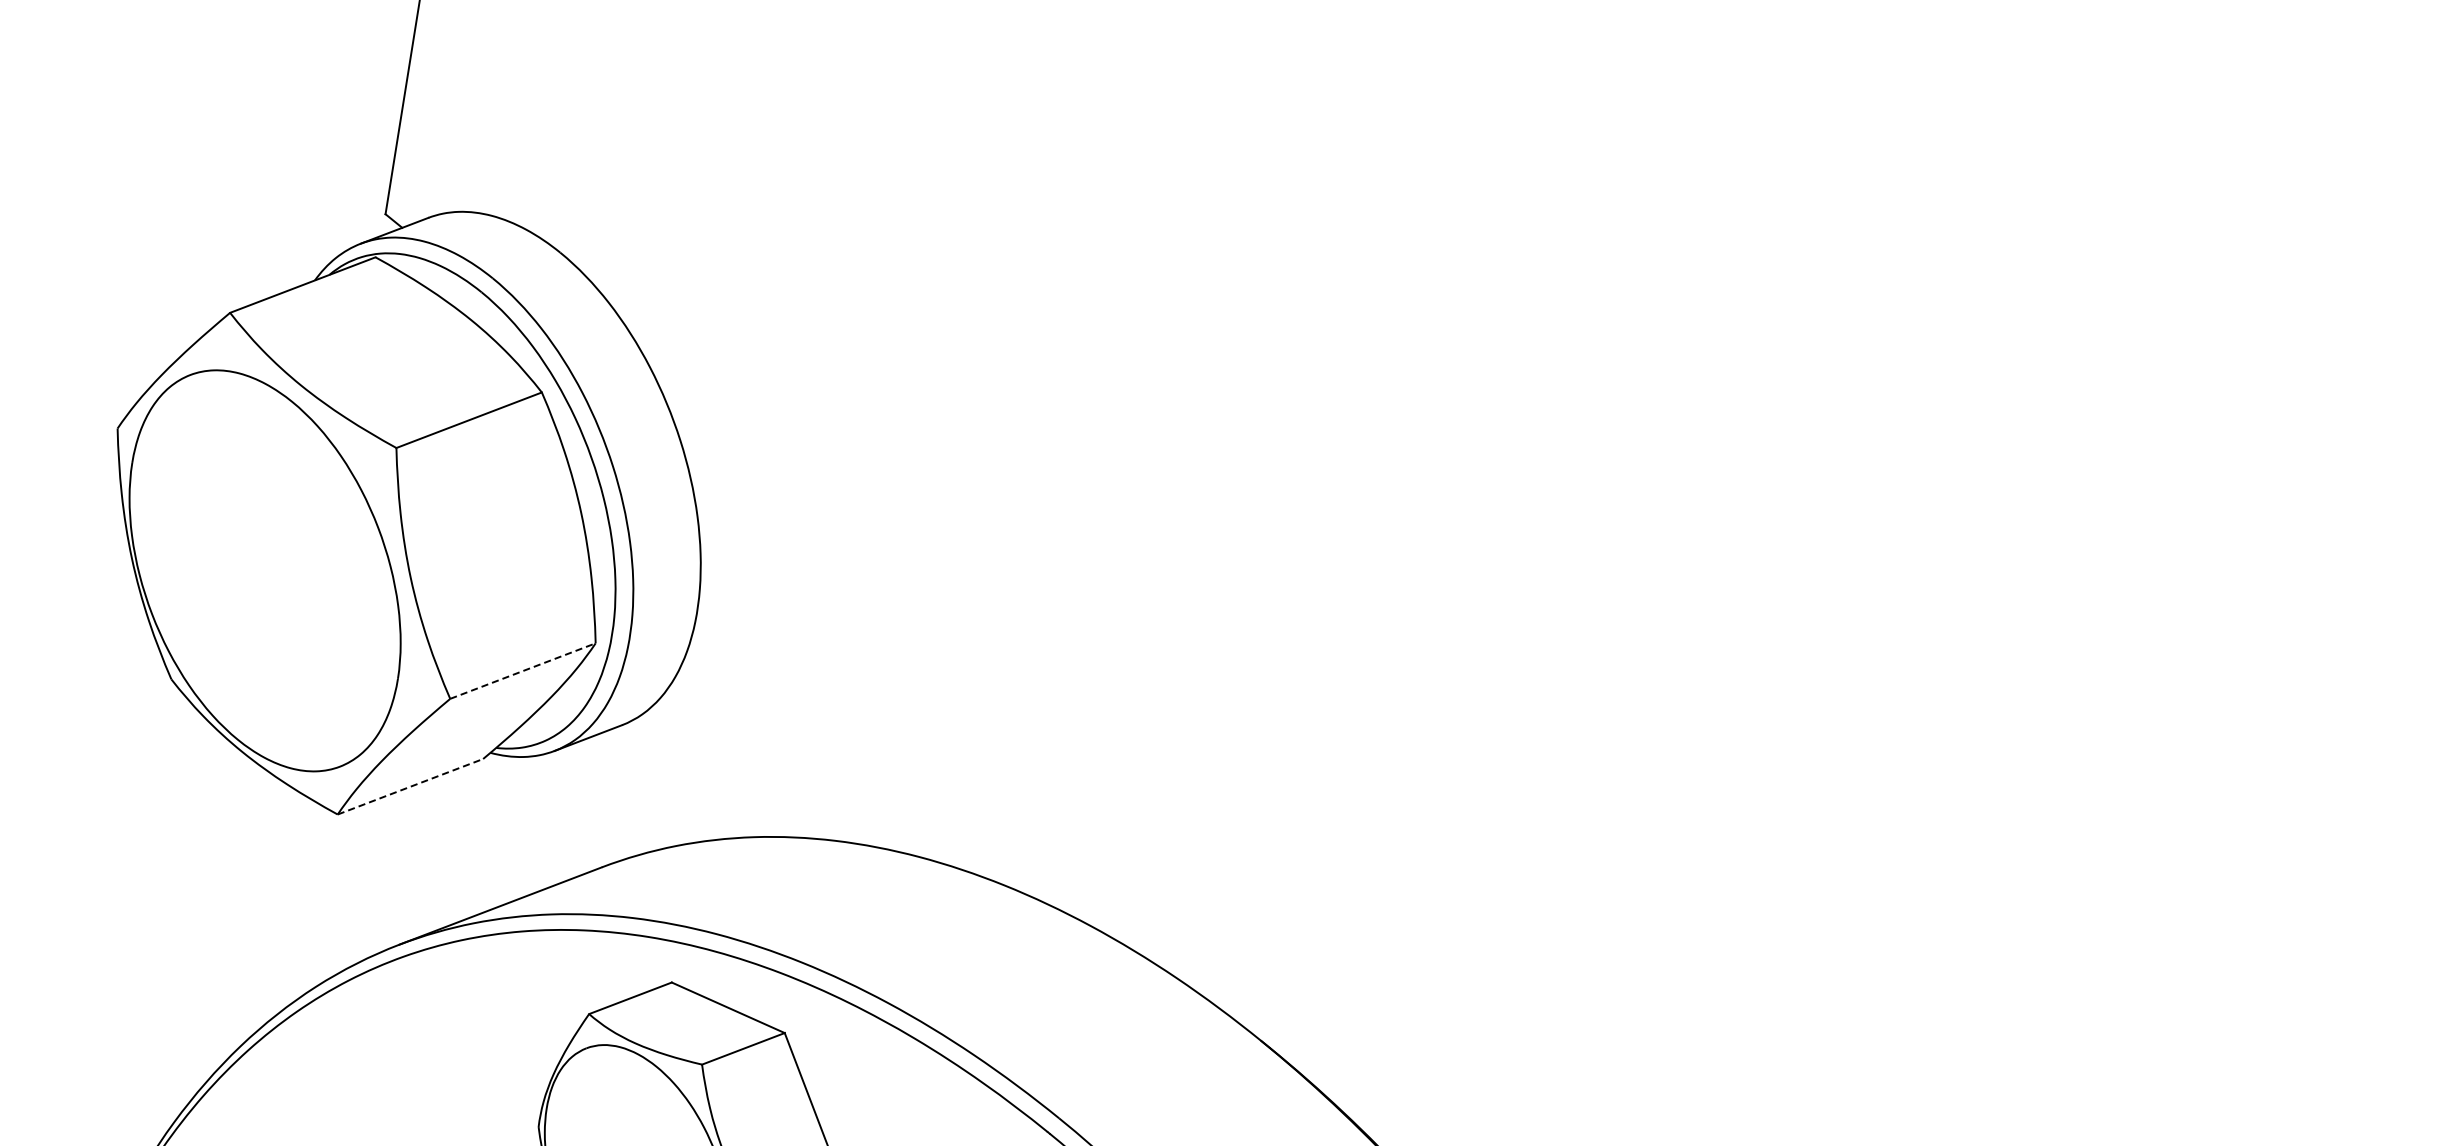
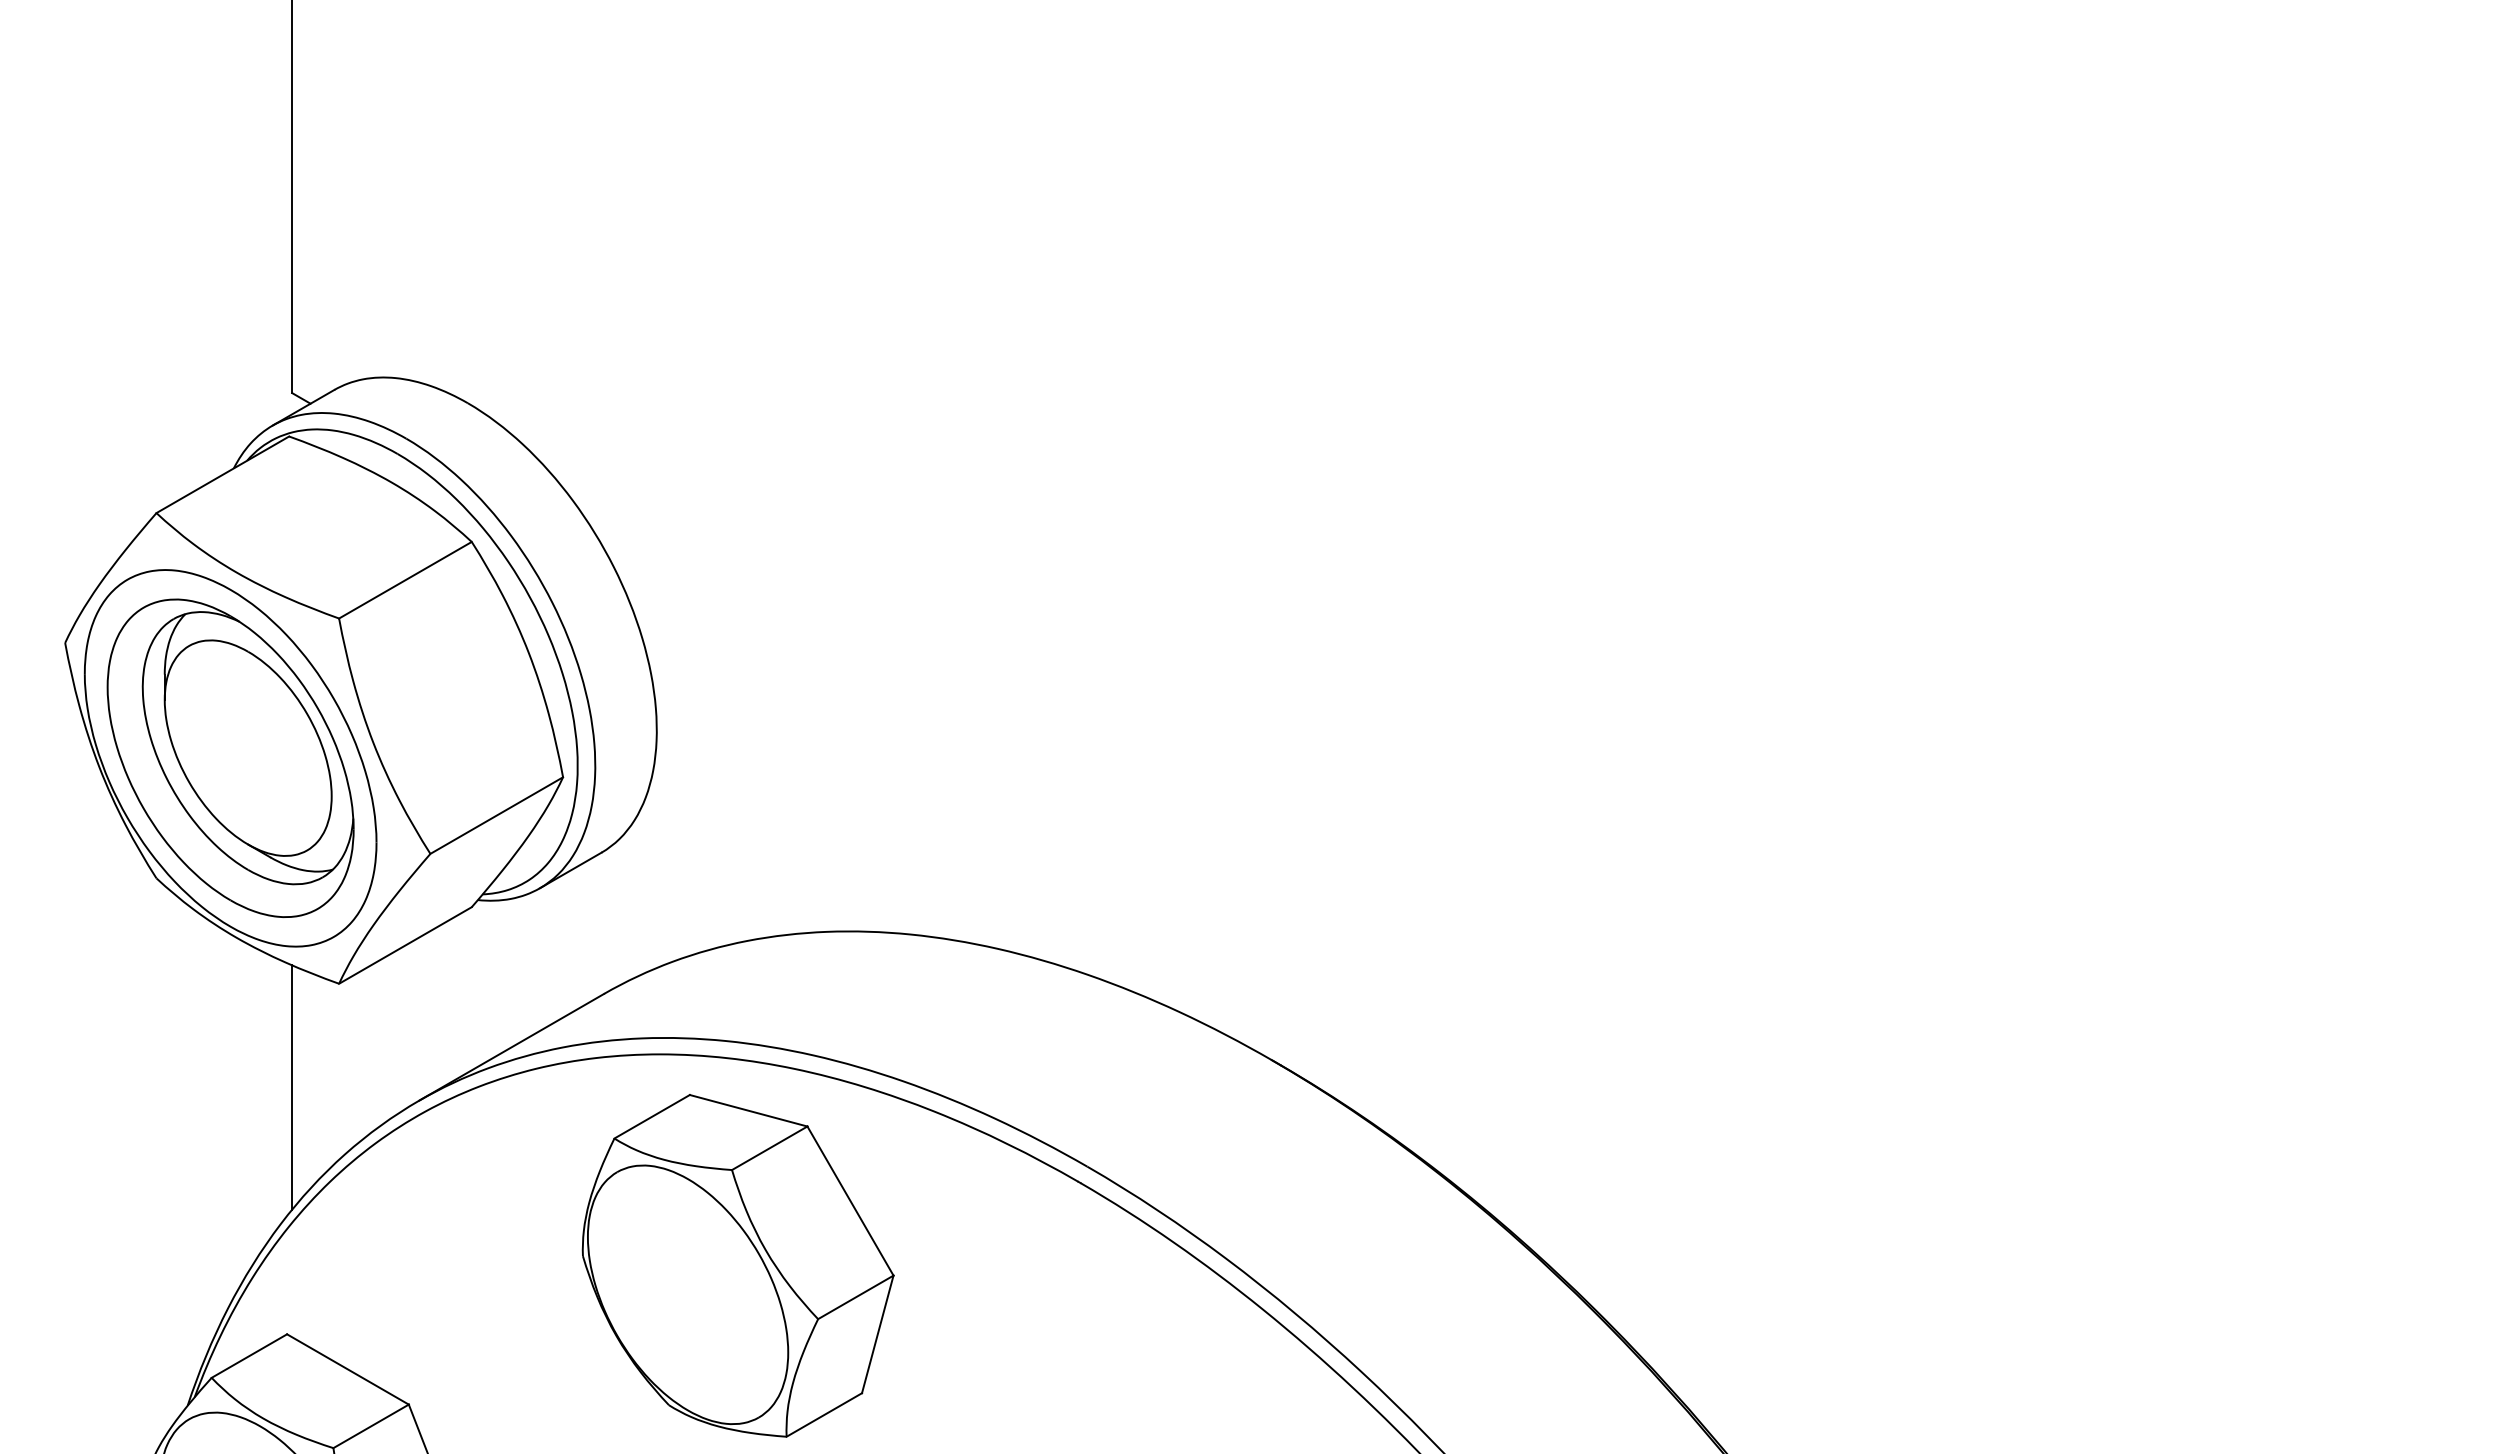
part: (265, 570) -> (230, 757), added
line: (522, 670) -> (496, 815), dashed -> solid
line: (410, 786) -> (405, 945), dashed -> solid
line: (274, 911) -> (292, 1087), added

